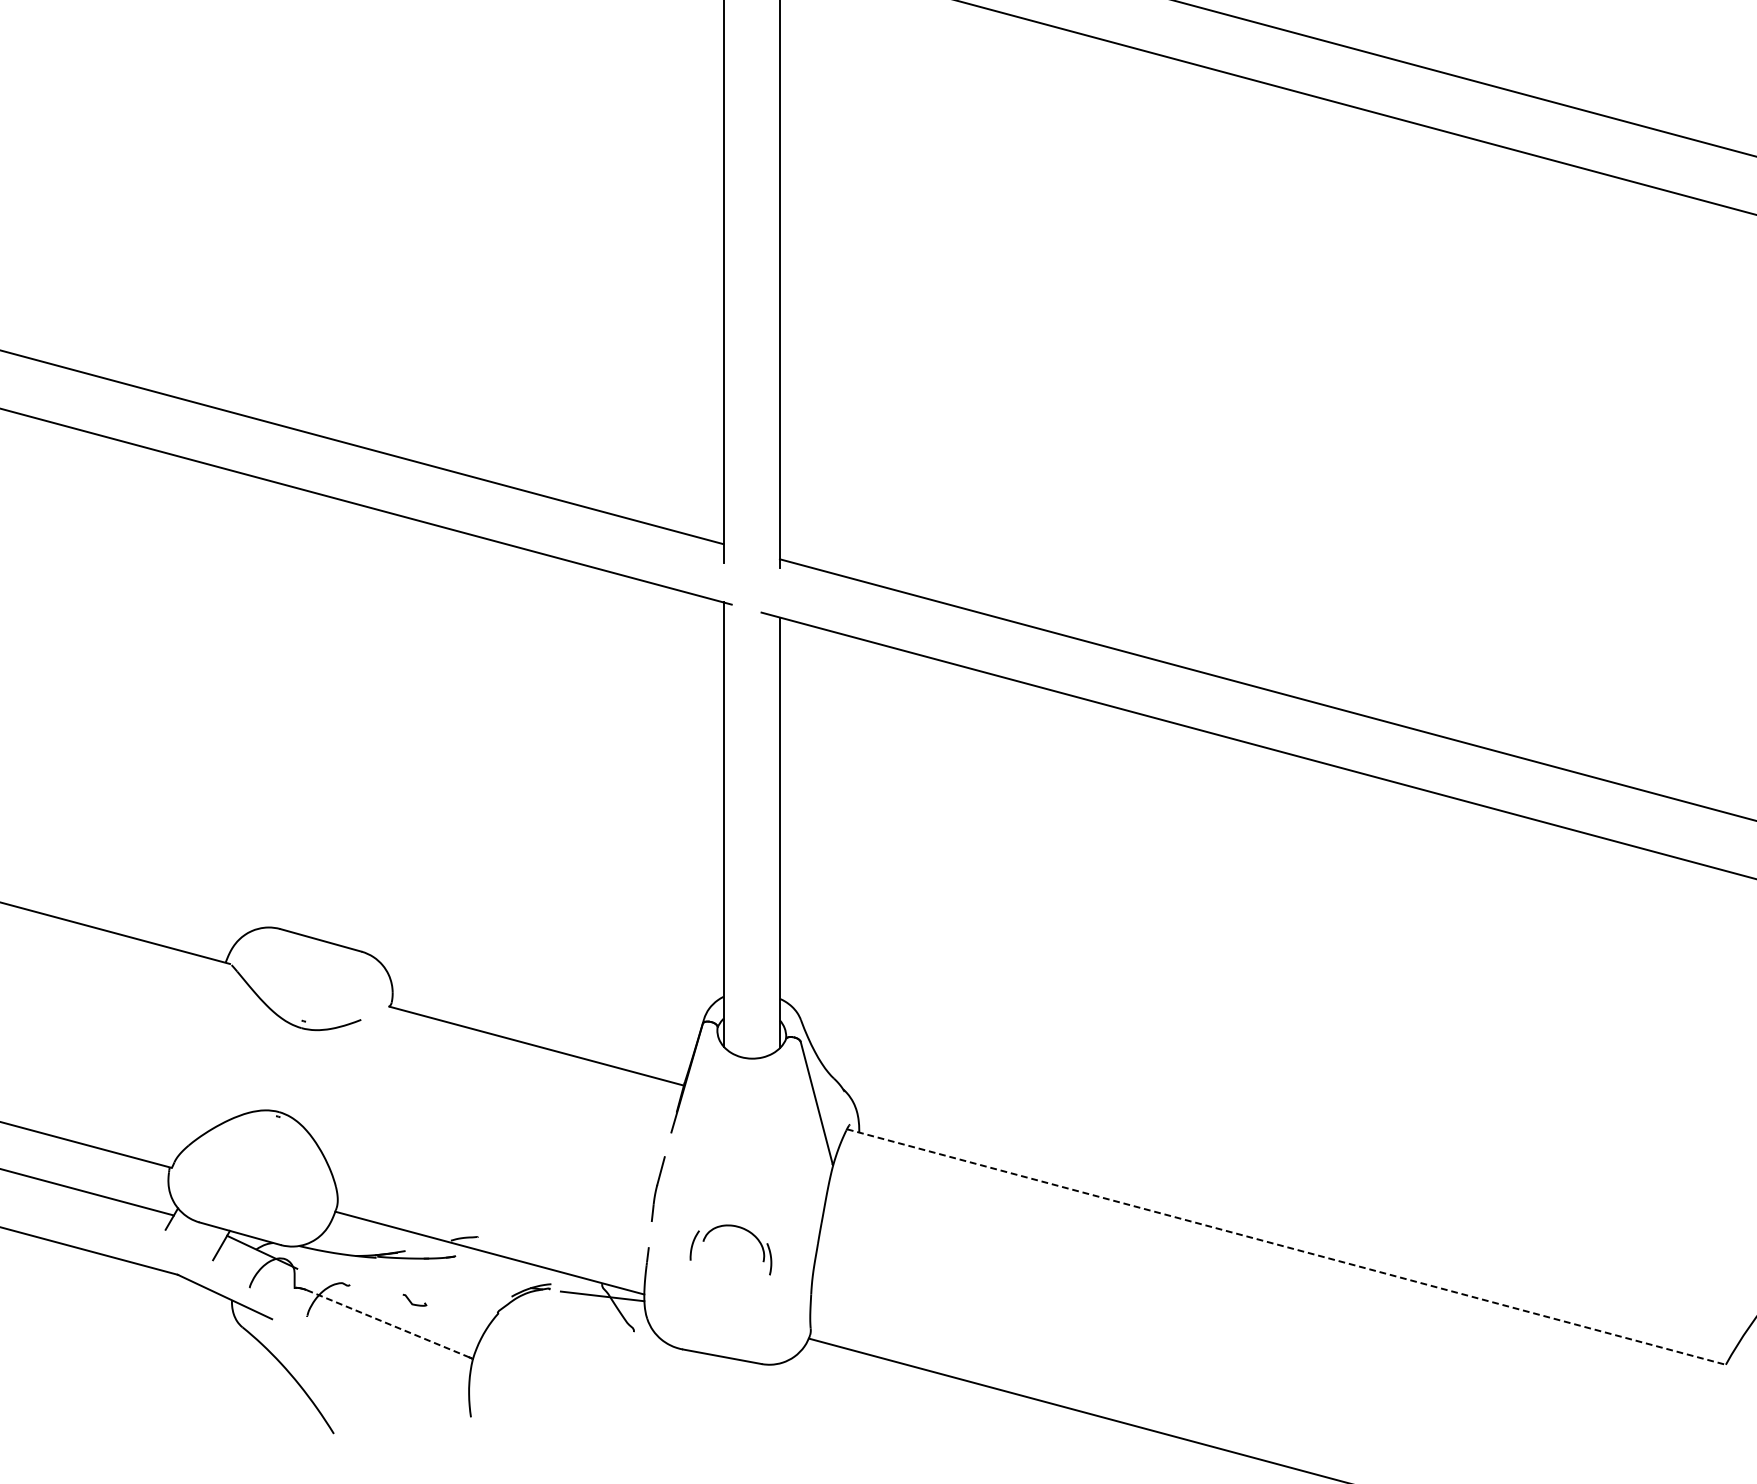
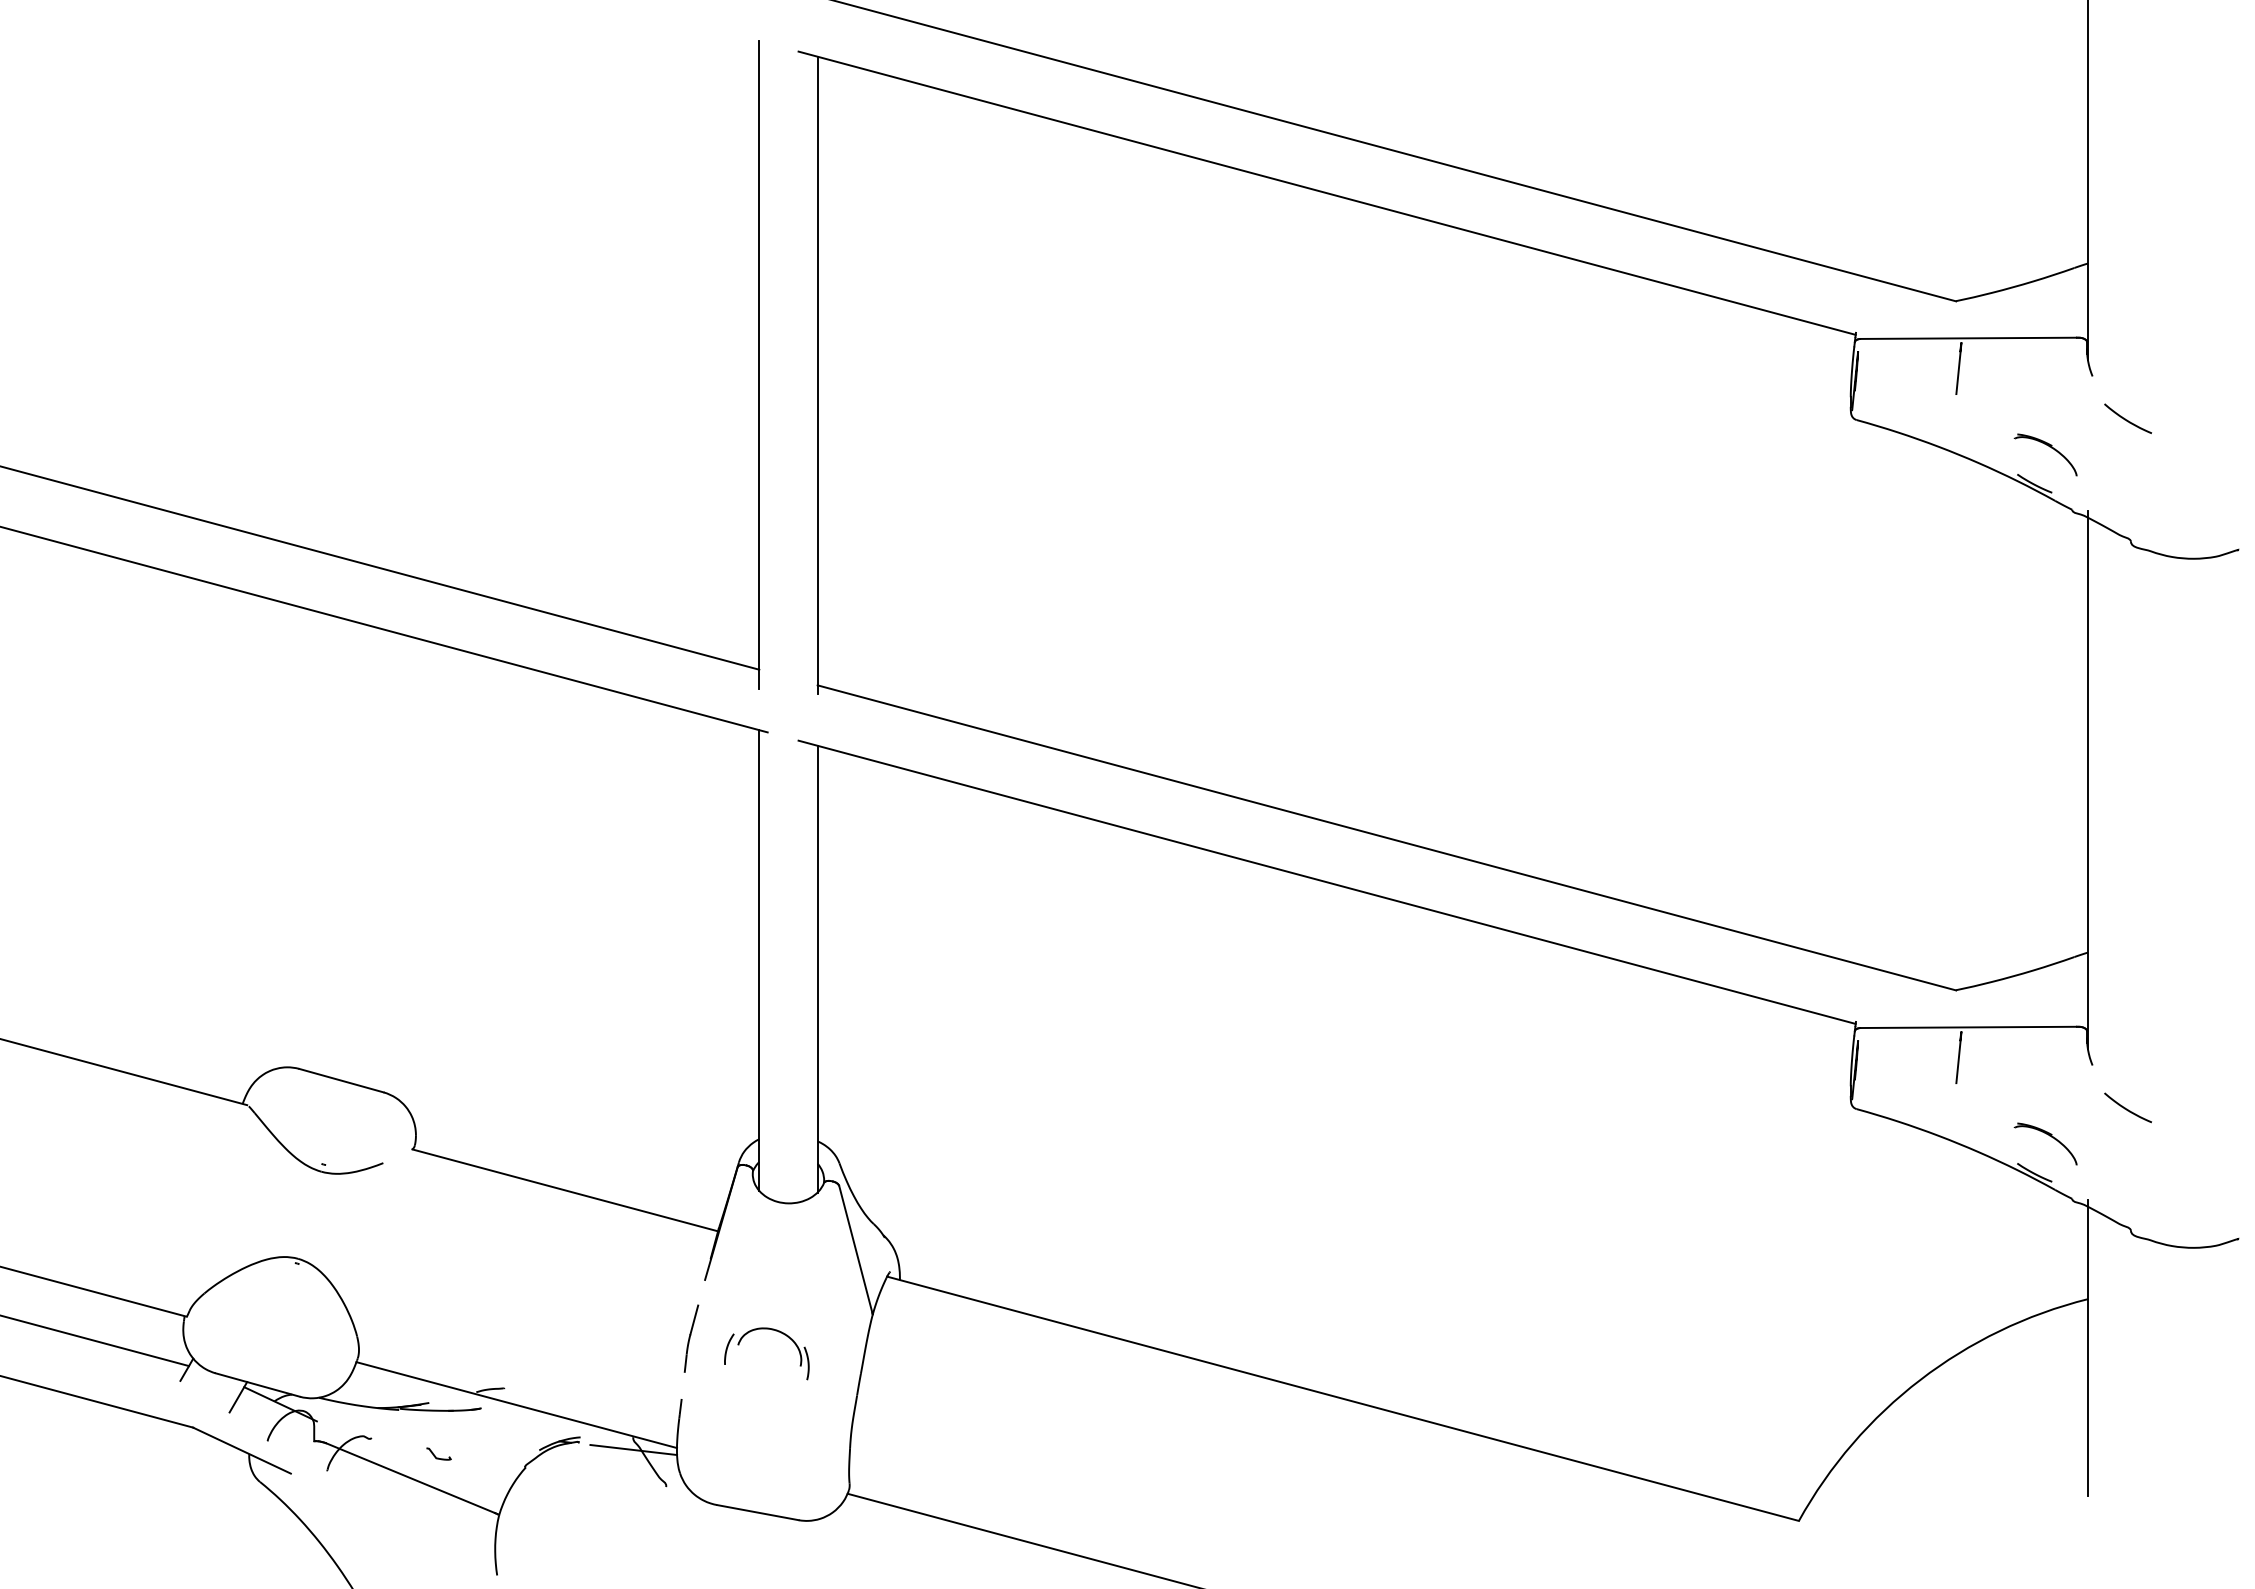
part: (735, 1227) -> (771, 1330), moved
line: (1286, 1246) -> (1343, 1398), dashed -> solid
line: (387, 1323) -> (410, 1478), dashed -> solid

